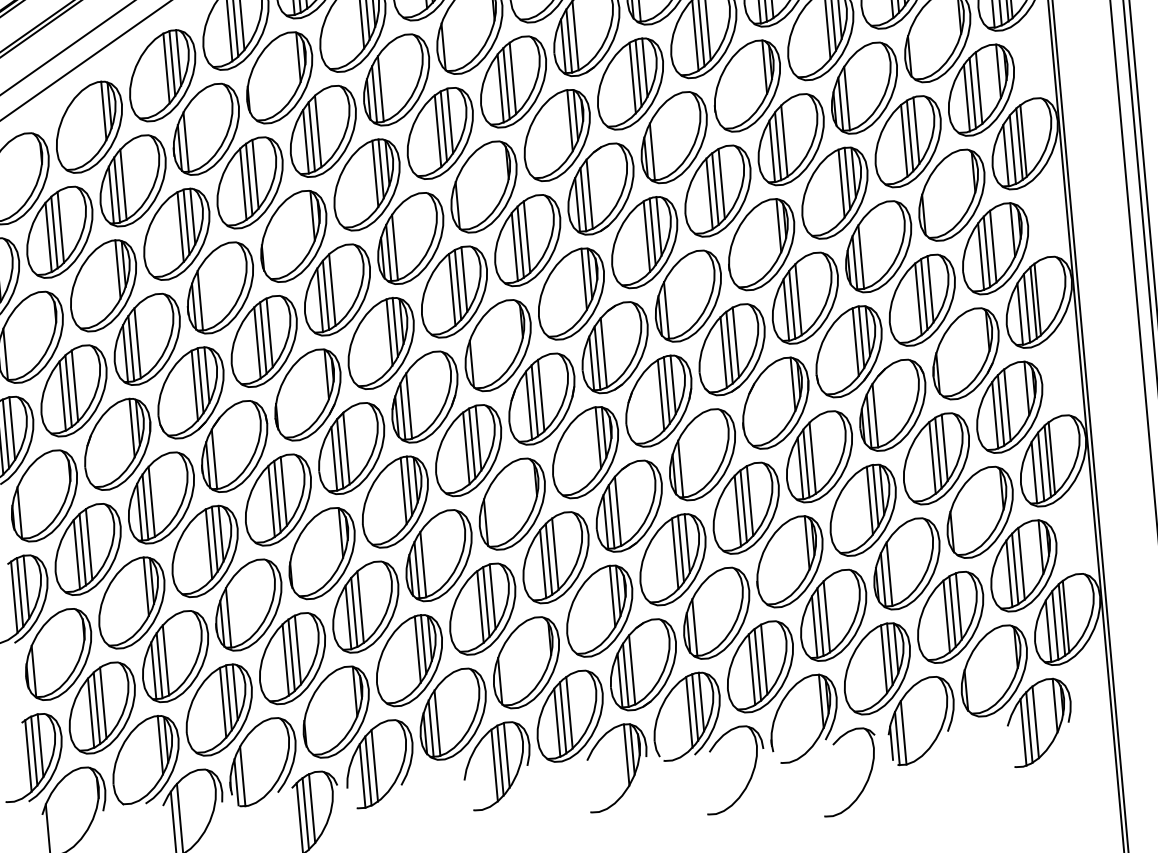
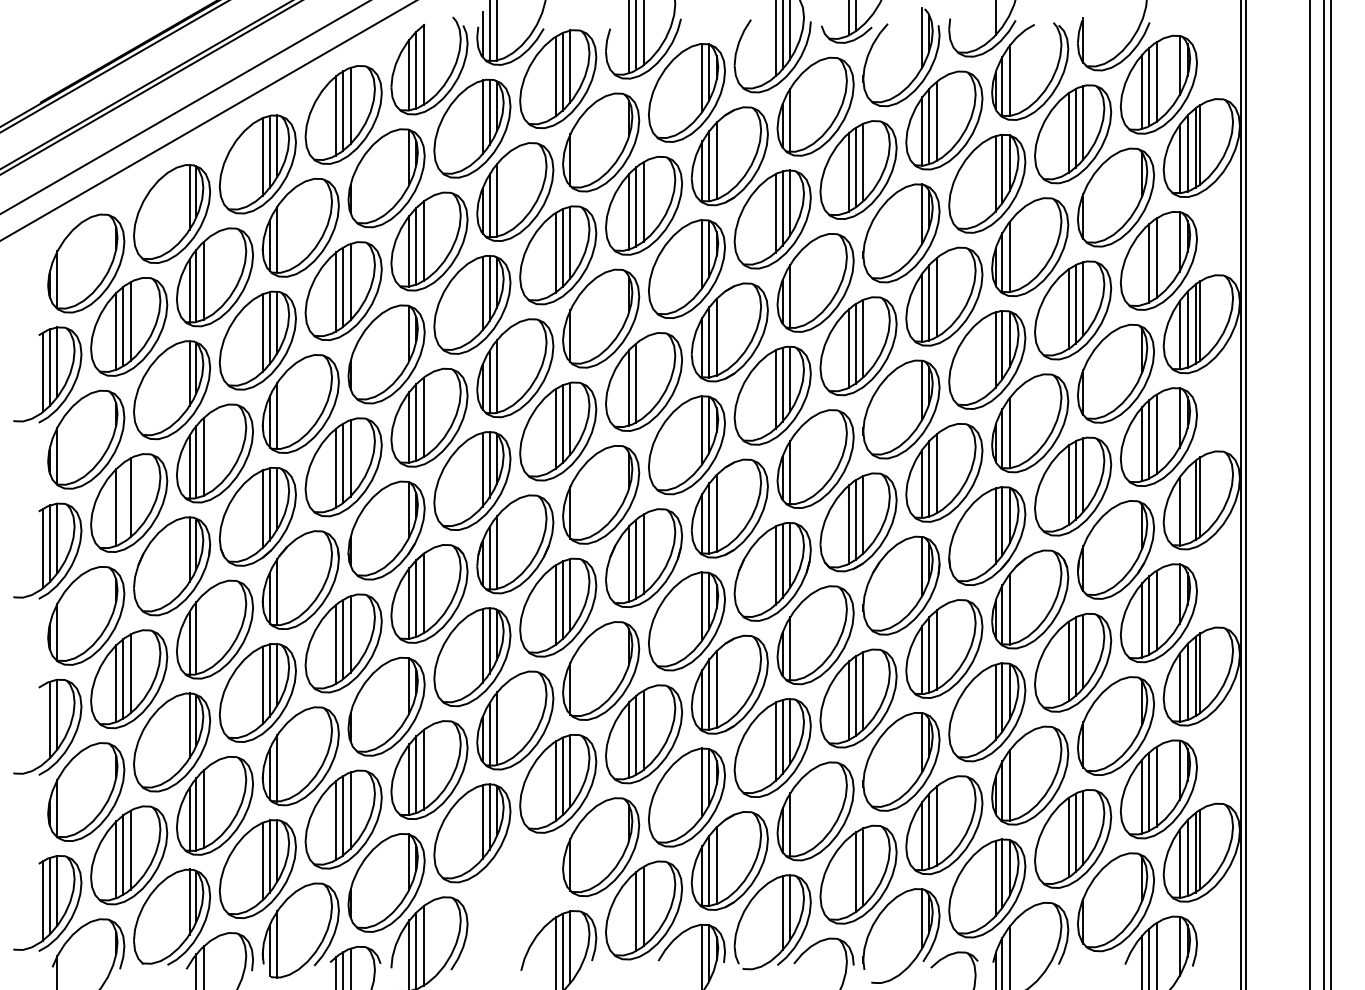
line: (967, 98) -> (1142, 268), removed
line: (526, 236) -> (643, 377), removed
line: (1026, 308) -> (1187, 505), removed
line: (68, 390) -> (123, 502), removed
line: (151, 501) -> (203, 632), removed
line: (14, 597) -> (43, 724), removed
line: (752, 669) -> (849, 876), removed
line: (689, 712) -> (775, 917), removed
part: (453, 714) -> (515, 896), removed
line: (557, 722) -> (629, 916), removed

